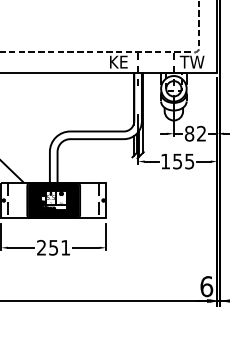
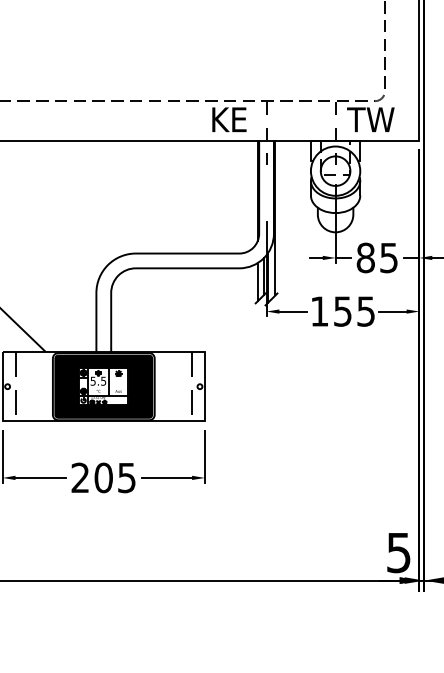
text: (201, 133) -> (388, 257), 82 -> 85
text: (59, 247) -> (114, 477), 251 -> 205
text: (206, 286) -> (398, 552), 6 -> 5

